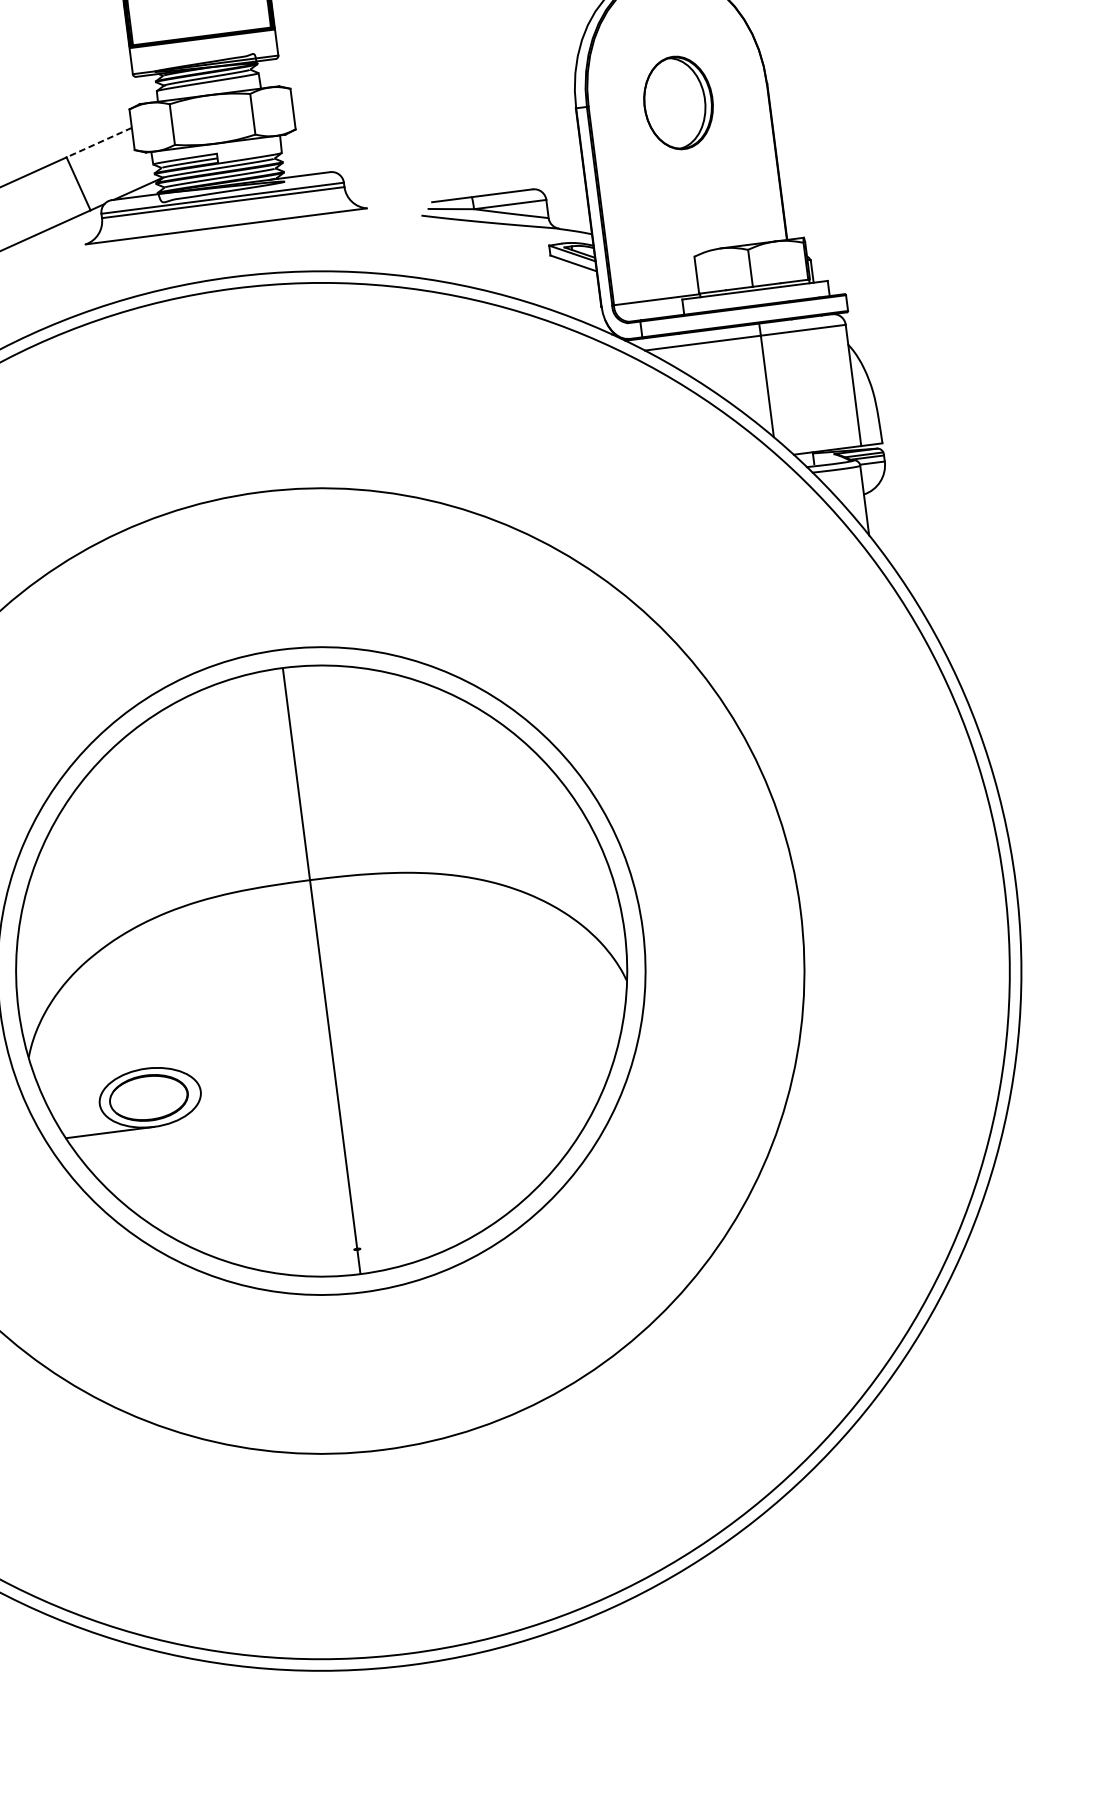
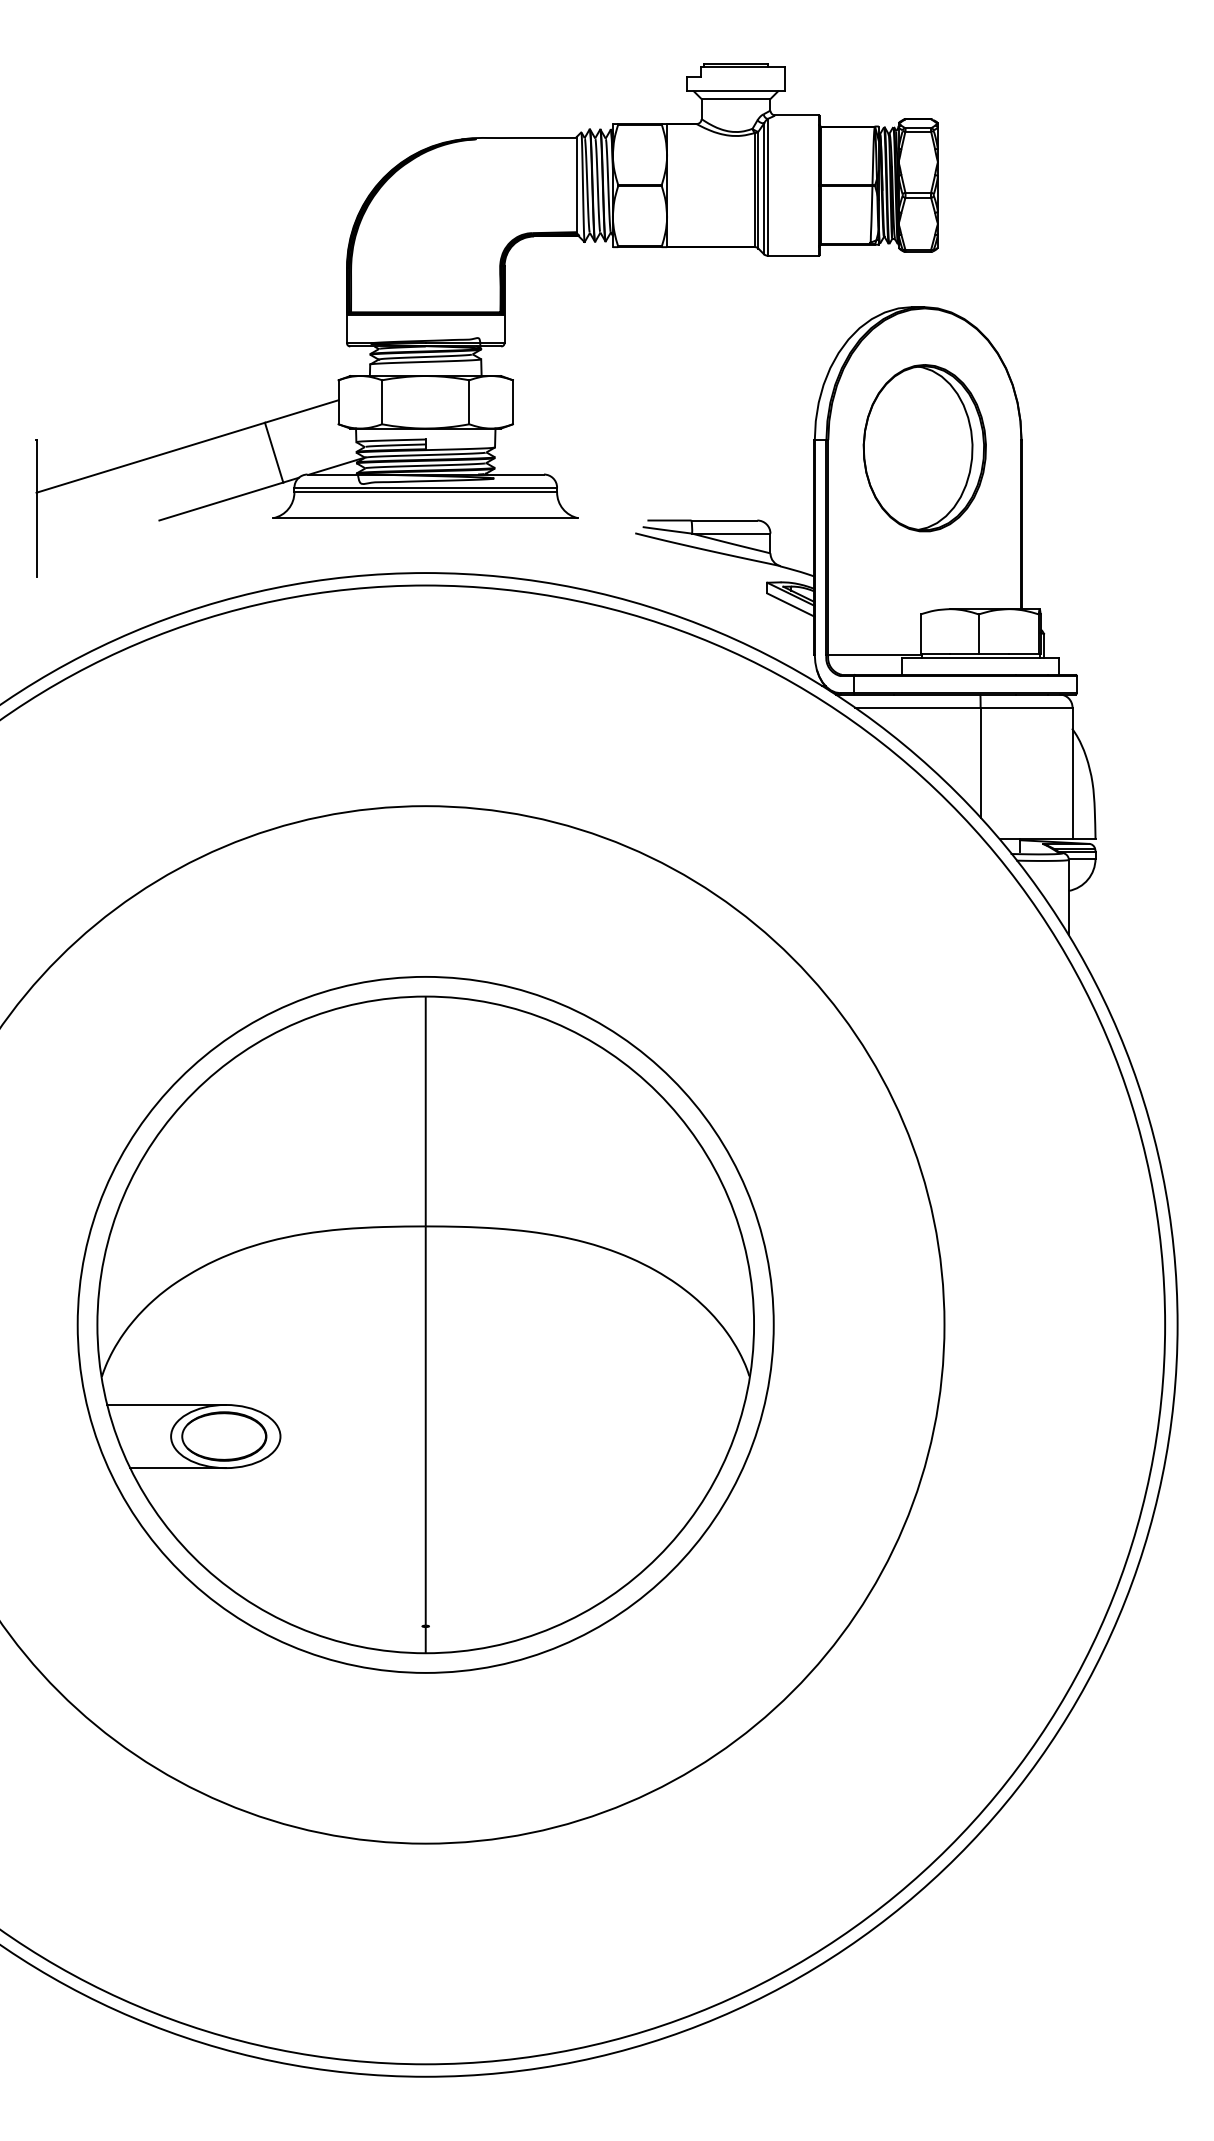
part: (678, 103) -> (924, 448), size x1.67
line: (98, 142) -> (301, 411), dashed -> solid
line: (91, 1075) -> (166, 1404), added

